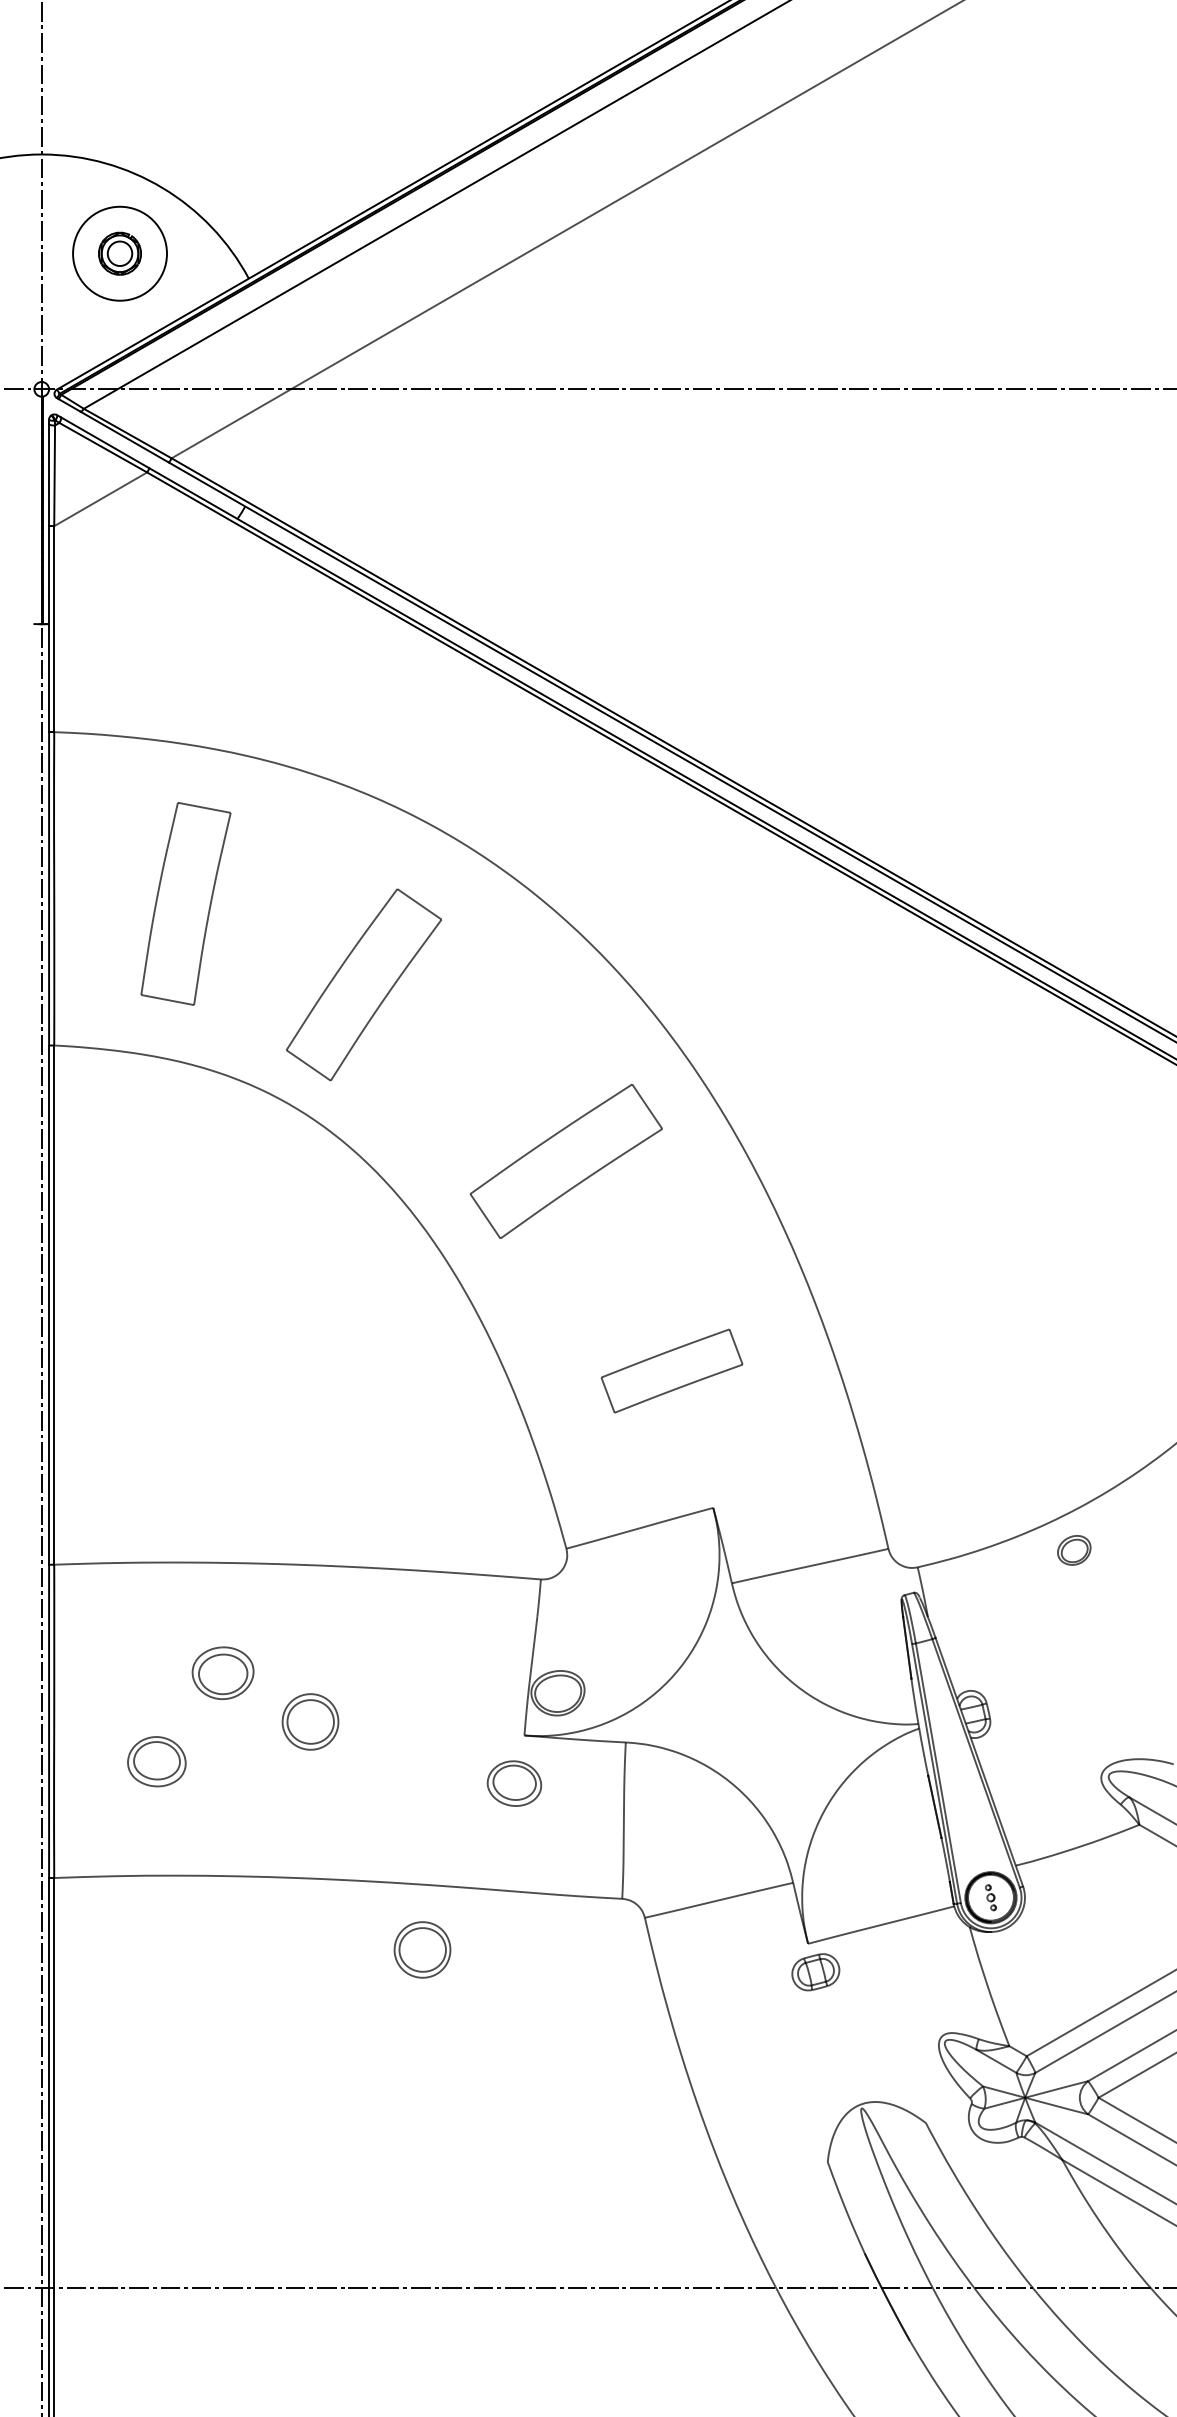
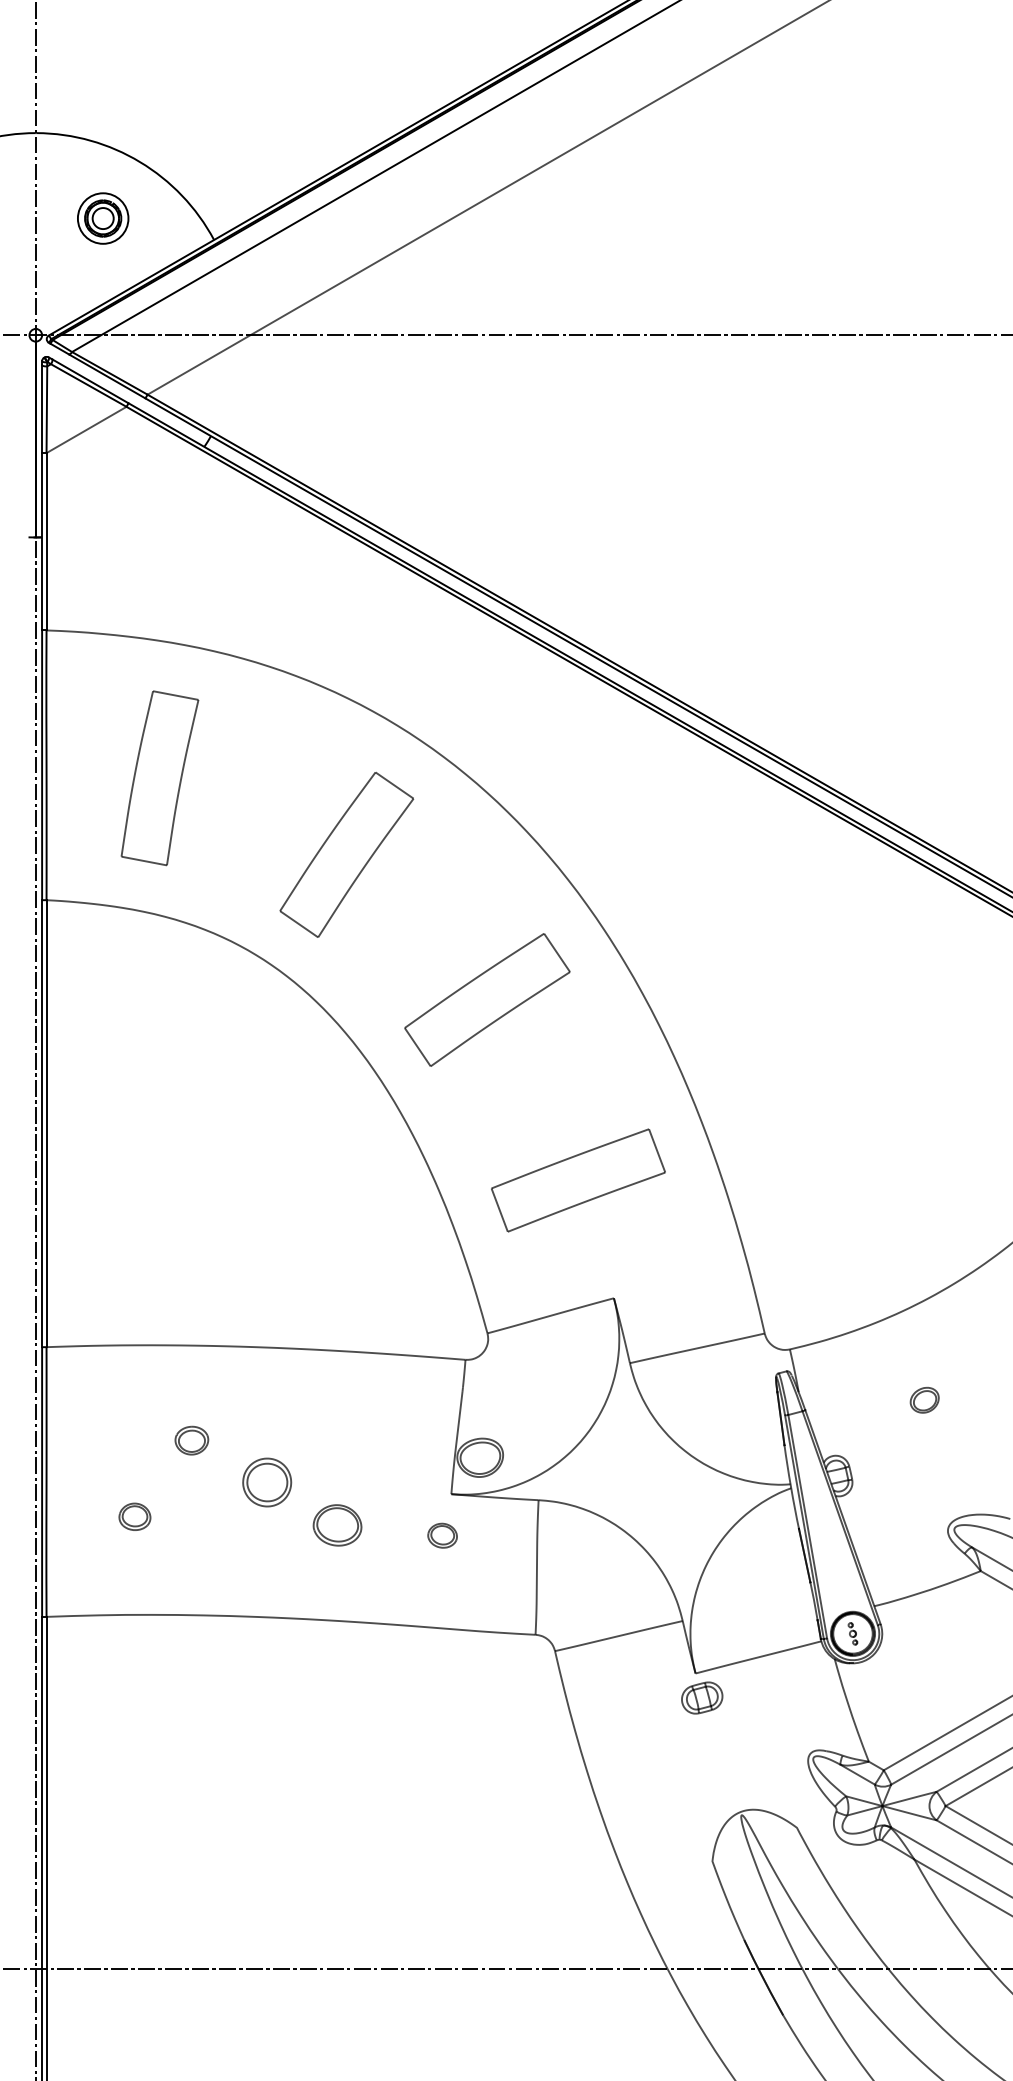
circle: (119, 253) -> (102, 218), size x0.62
part: (364, 984) -> (347, 854), moved
part: (671, 1370) -> (577, 1179), size x1.43
part: (1074, 1550) -> (924, 1400), moved
part: (222, 1673) -> (191, 1440), size x0.62
part: (156, 1761) -> (134, 1516), size x0.62
part: (391, 1771) -> (336, 1525), added
part: (513, 1783) -> (441, 1535), size x0.62
part: (422, 1949) -> (363, 1678), removed

